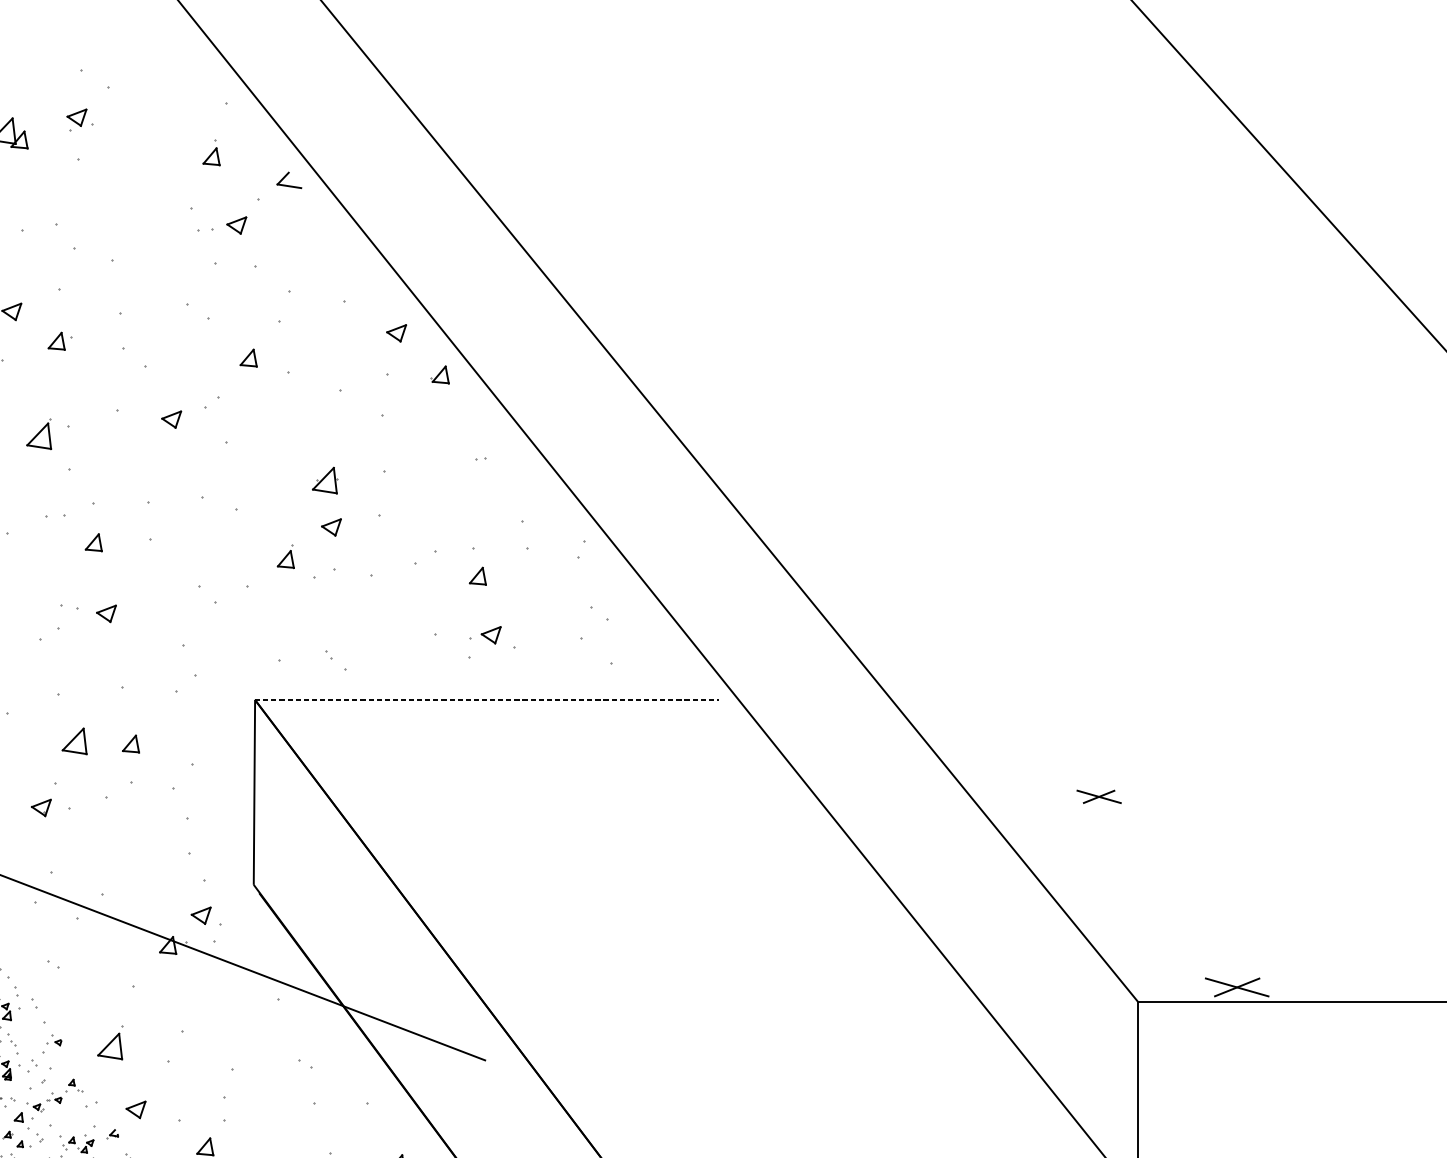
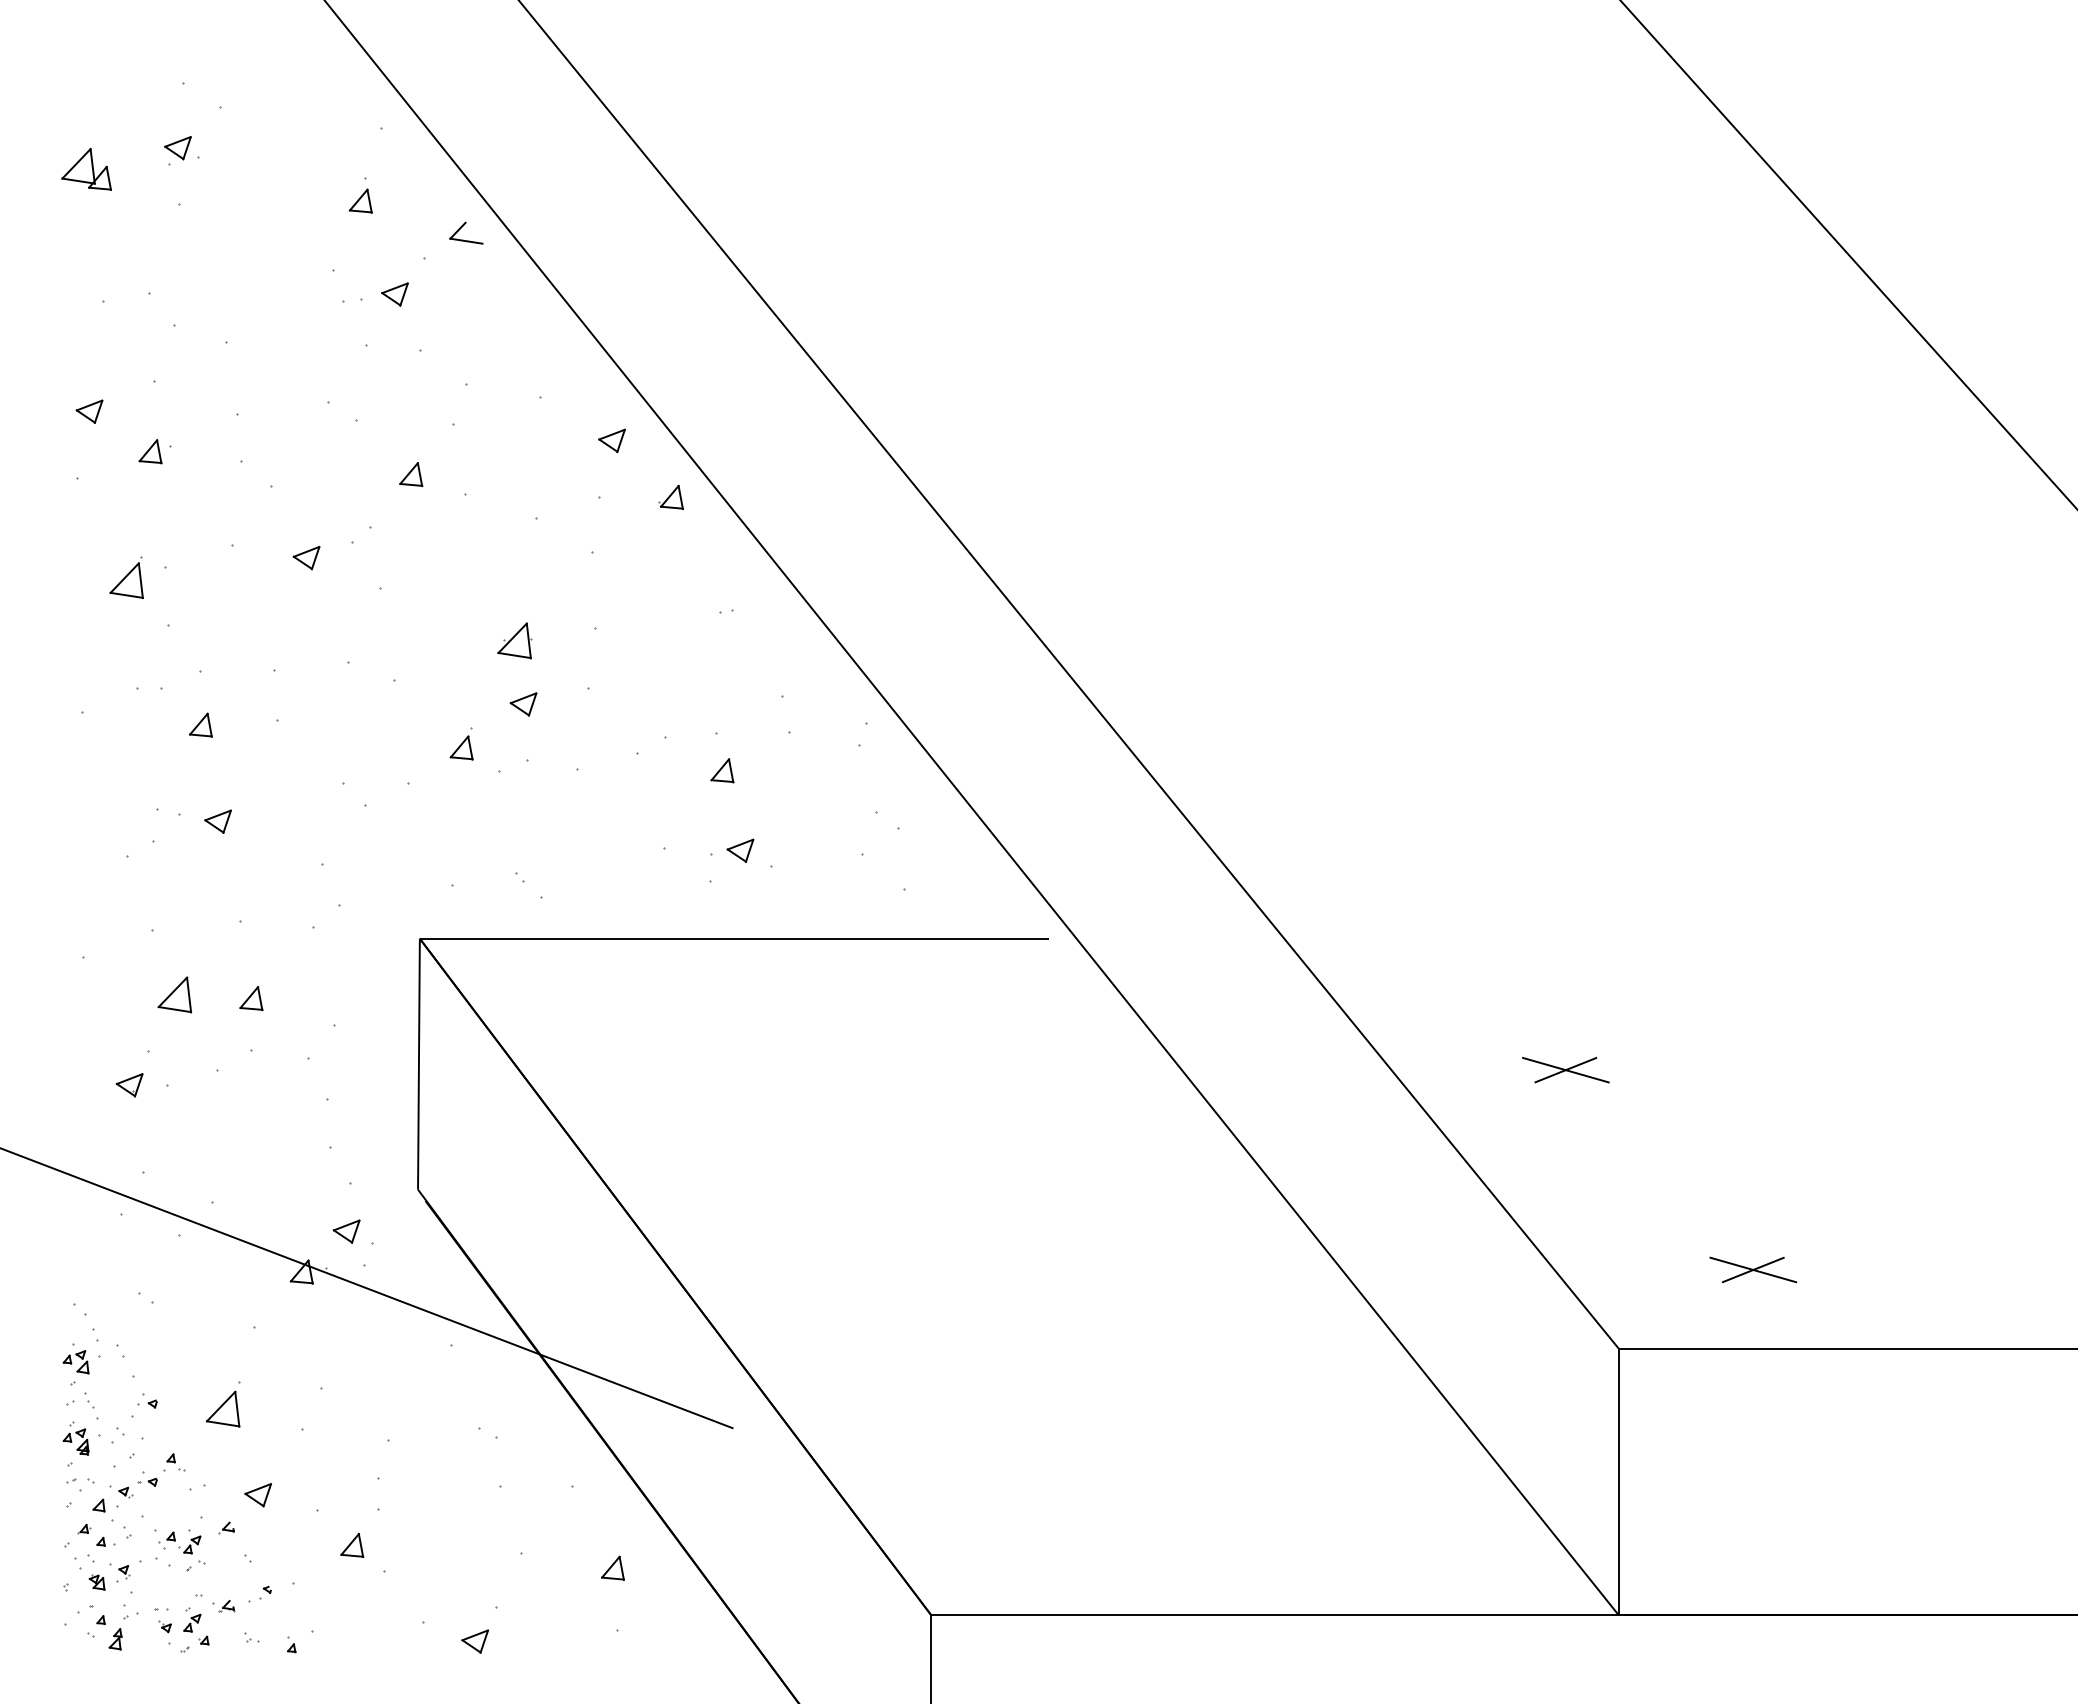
line: (486, 699) -> (734, 938), dashed -> solid
part: (1098, 797) -> (1565, 1070), size x1.43
part: (1237, 987) -> (1753, 1269), moved

